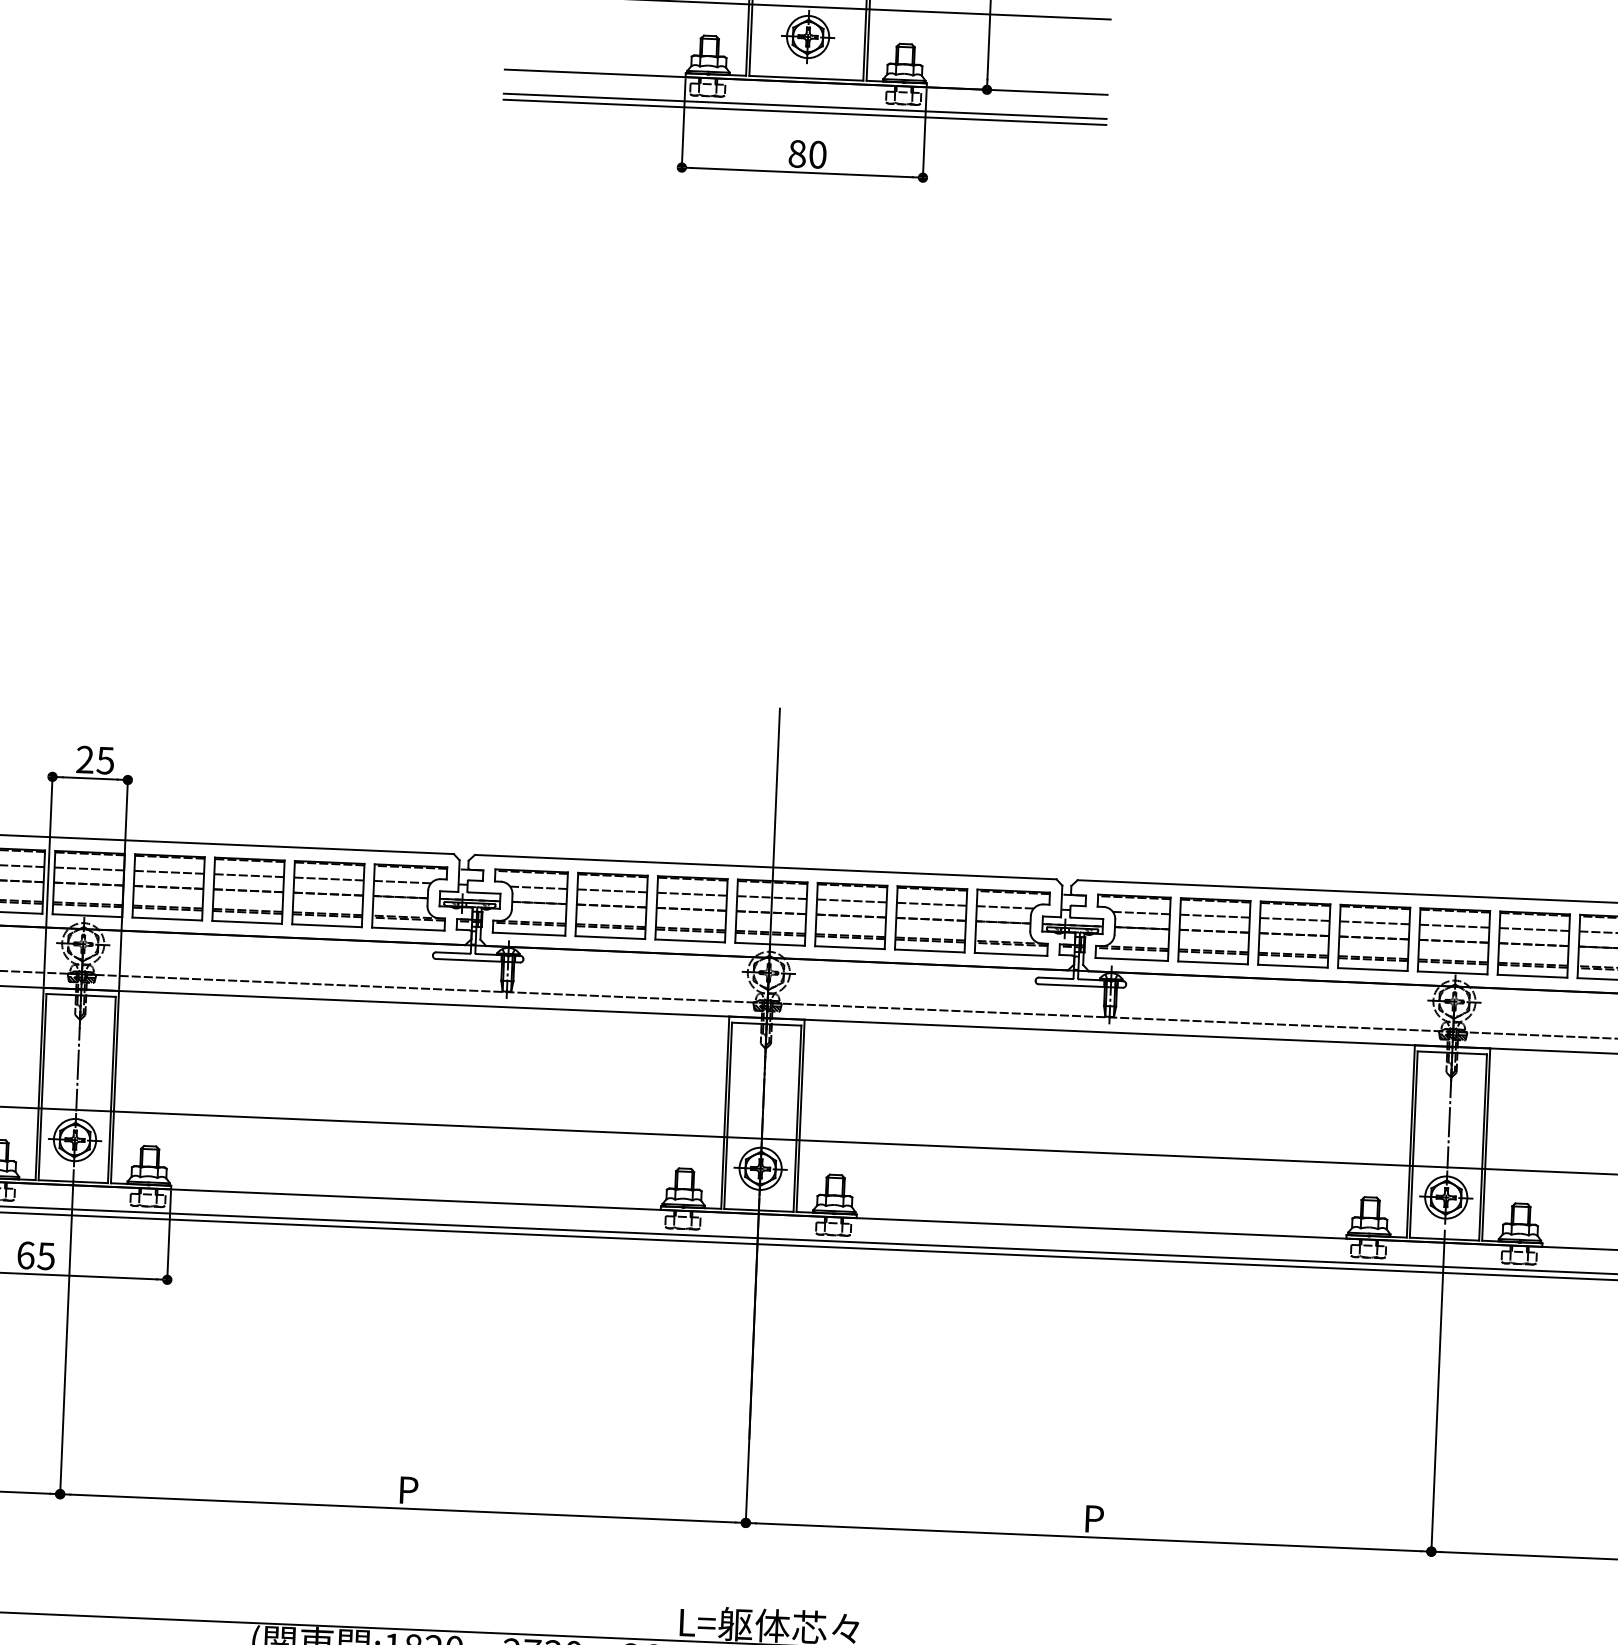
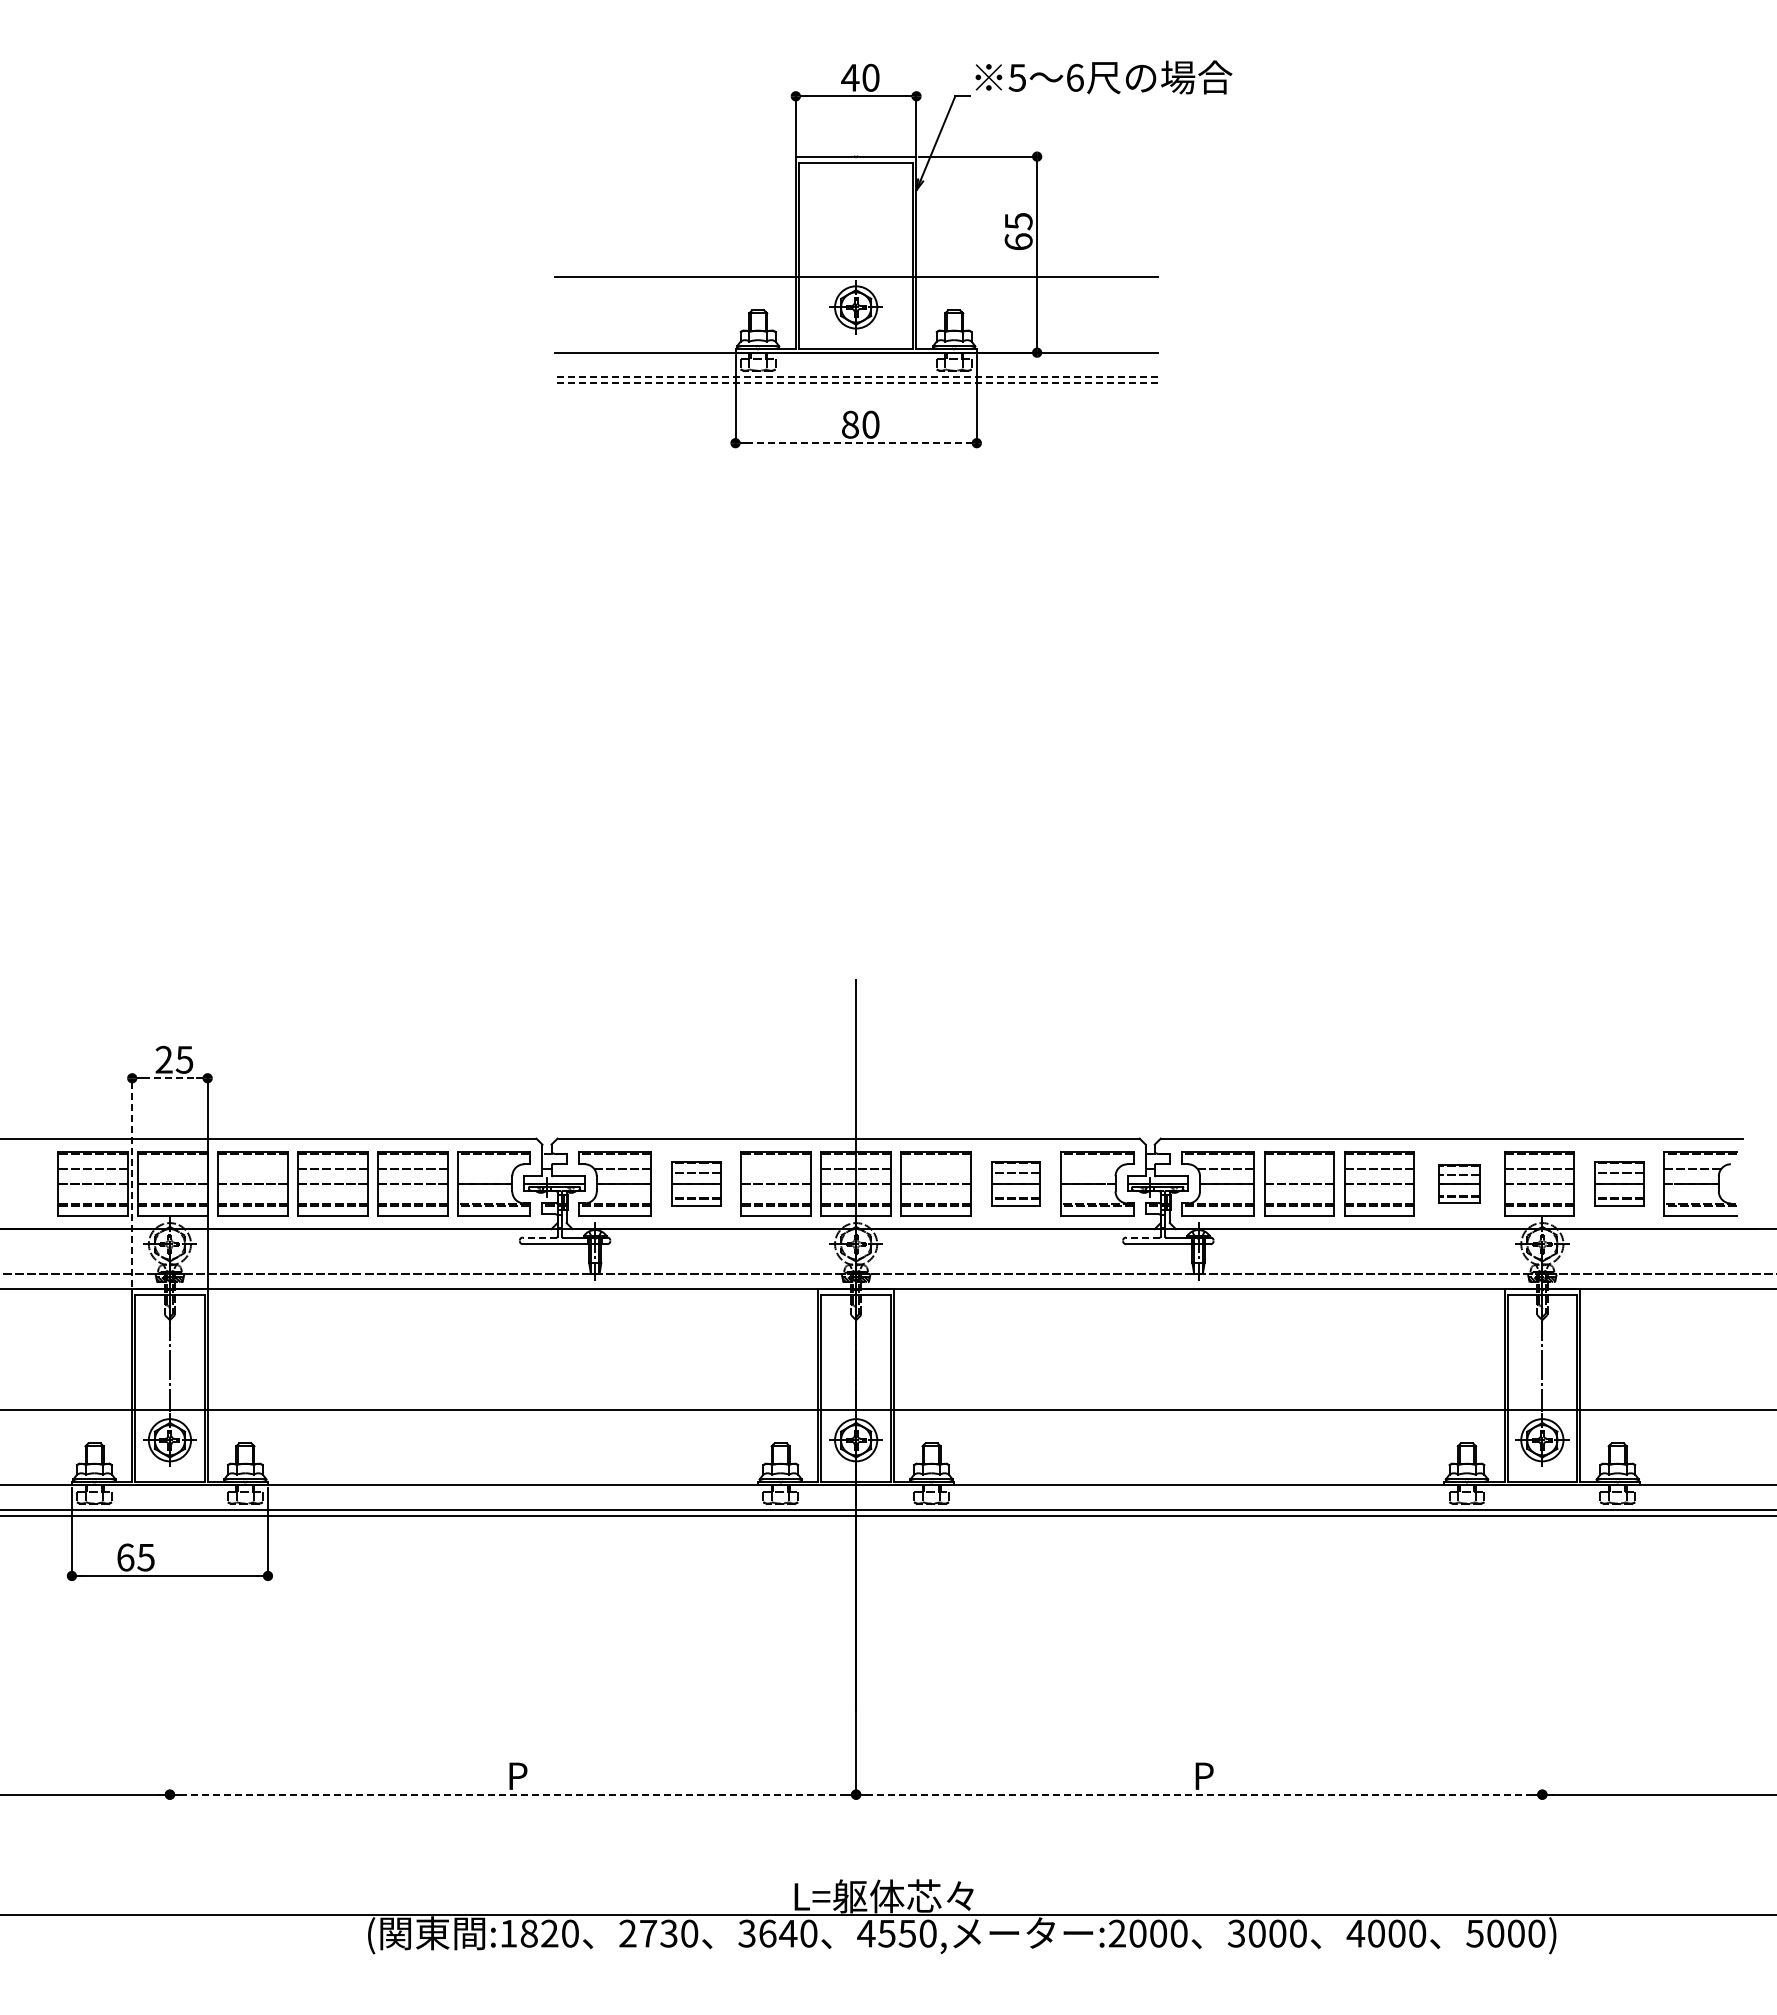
line: (805, 106) -> (856, 376), solid -> dashed
line: (805, 112) -> (856, 382), solid -> dashed
line: (802, 172) -> (856, 443), solid -> dashed
line: (90, 778) -> (170, 1078), solid -> dashed
line: (88, 868) -> (172, 1168), removed
line: (168, 872) -> (252, 1168), removed
line: (48, 879) -> (132, 1180), solid -> dashed
line: (401, 881) -> (485, 1168), removed
line: (692, 893) -> (776, 1168), removed
line: (851, 900) -> (935, 1168), removed
part: (610, 905) -> (695, 1183), size x0.7
line: (1005, 907) -> (1089, 1168), removed
line: (1214, 915) -> (1299, 1168), removed
part: (930, 918) -> (1015, 1183), size x0.7
part: (1374, 937) -> (1459, 1183), size x0.6
part: (1533, 944) -> (1618, 1183), size x0.7
line: (452, 952) -> (539, 1237), solid -> dashed
line: (1056, 978) -> (1143, 1237), solid -> dashed
line: (66, 1333) -> (169, 1633), removed
line: (1438, 1392) -> (1542, 1635), removed
line: (403, 1508) -> (513, 1794), solid -> dashed
line: (1088, 1537) -> (1199, 1794), solid -> dashed

